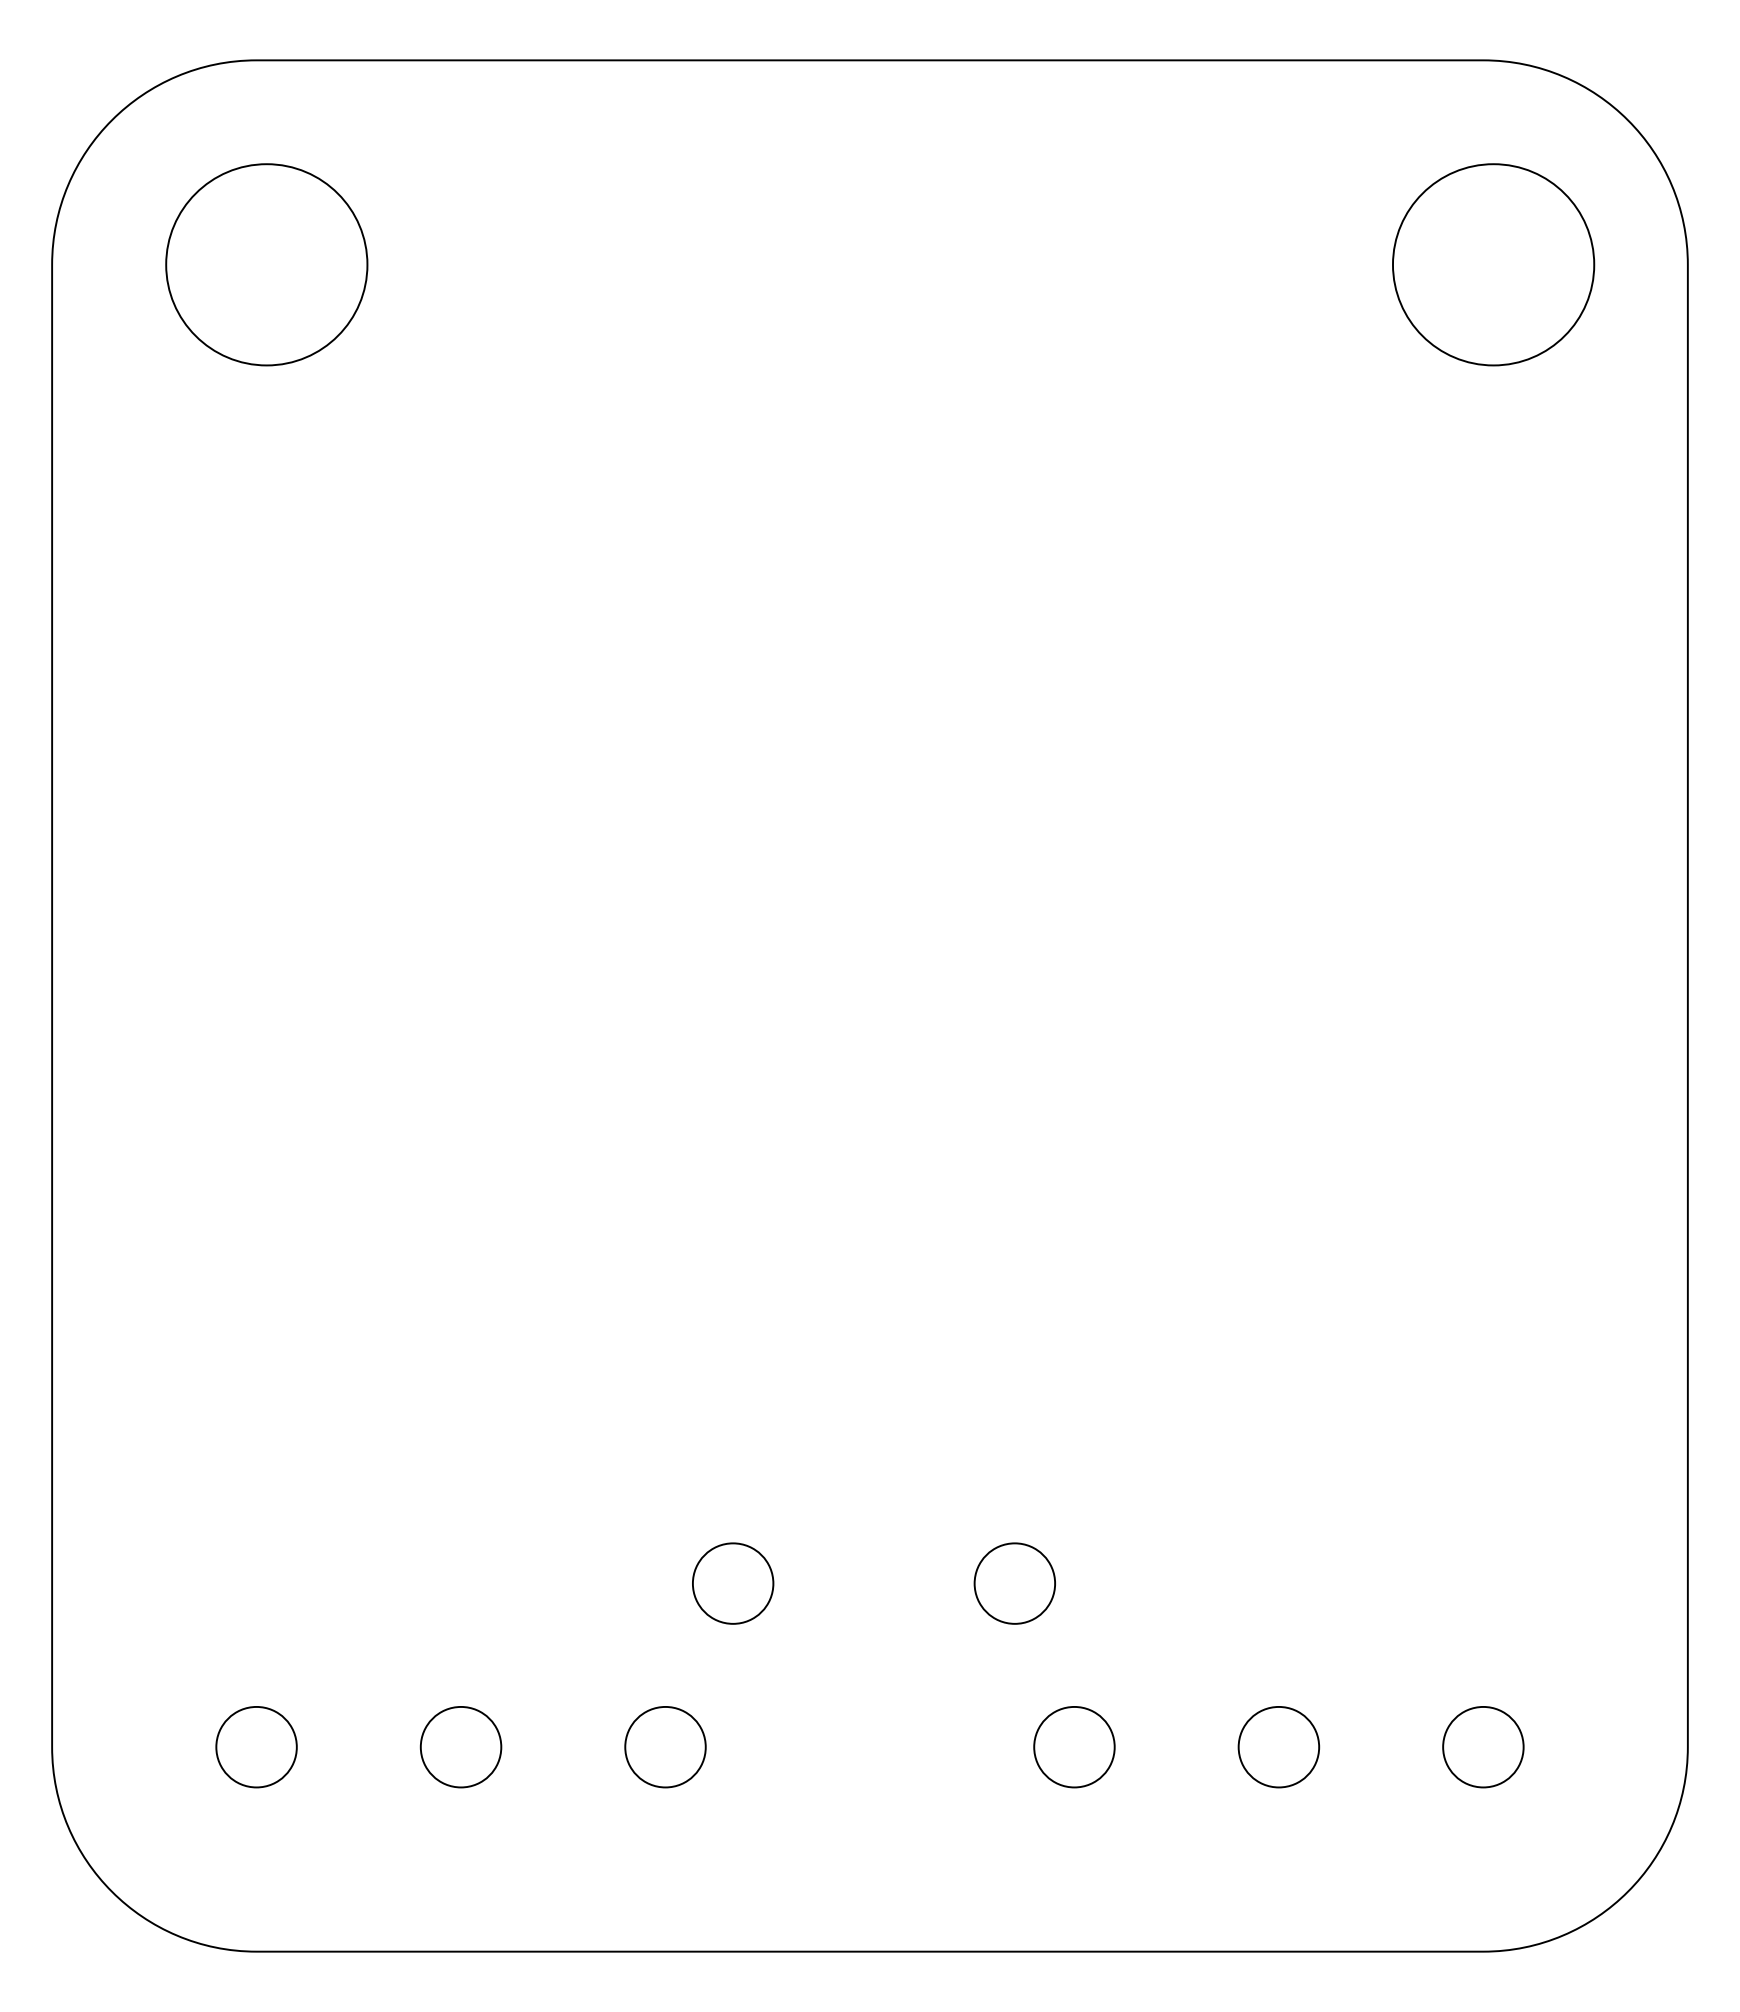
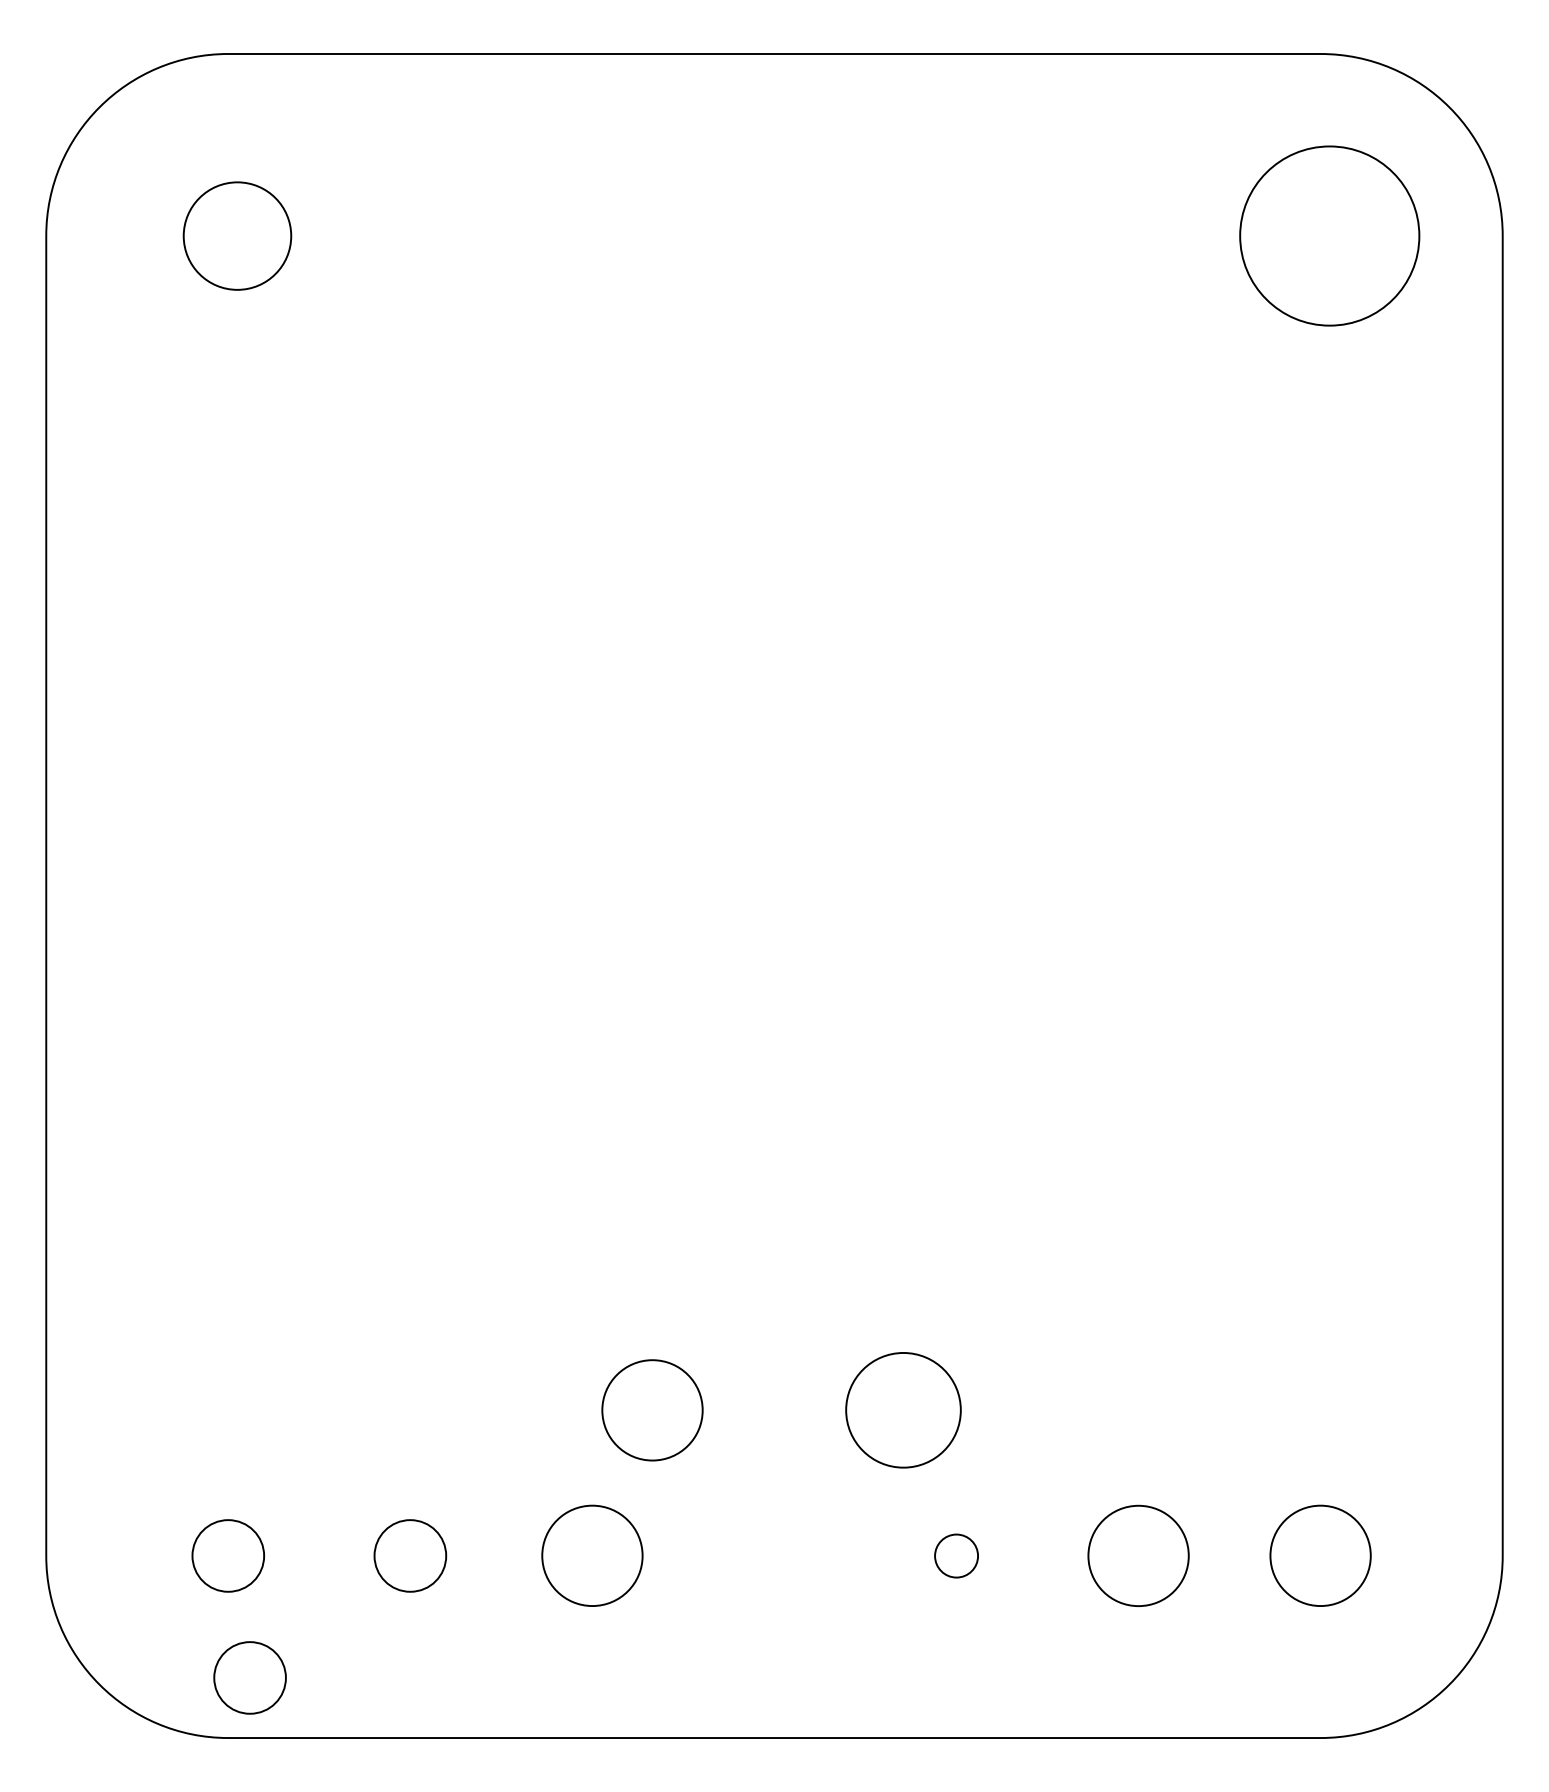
circle: (266, 264) -> (237, 235), size x0.6
circle: (733, 1583) -> (652, 1410), size x1.4
circle: (1014, 1583) -> (903, 1410), size x1.6
circle: (1278, 1746) -> (1138, 1555), size x1.4
circle: (665, 1747) -> (592, 1556), size x1.4
circle: (1074, 1747) -> (956, 1556), size x0.6
circle: (1483, 1747) -> (1320, 1556), size x1.4
circle: (280, 1884) -> (249, 1678), added

